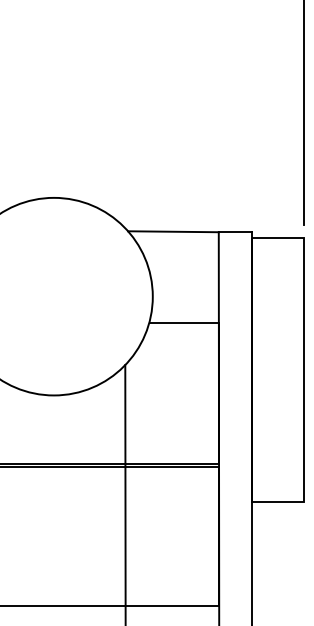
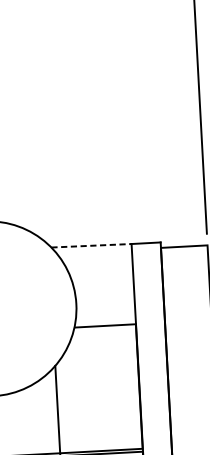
line: (173, 231) -> (91, 245), solid -> dashed

